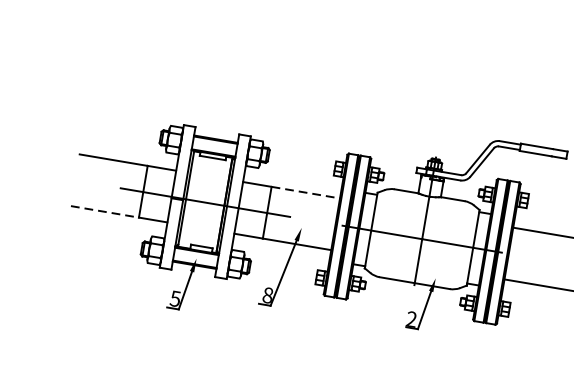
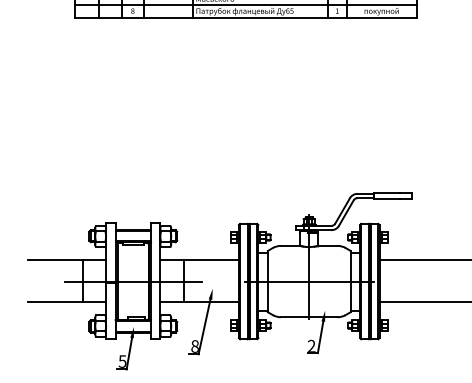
line: (306, 192) -> (211, 260), dashed -> solid
line: (105, 212) -> (55, 302), dashed -> solid

